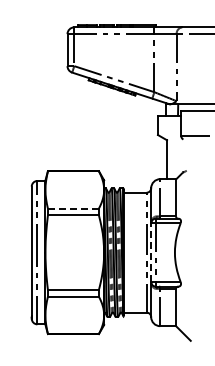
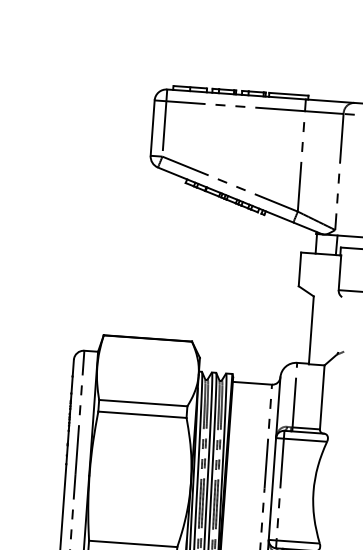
line: (72, 208) -> (141, 402), dashed -> solid
line: (151, 252) -> (272, 488), dashed -> solid

